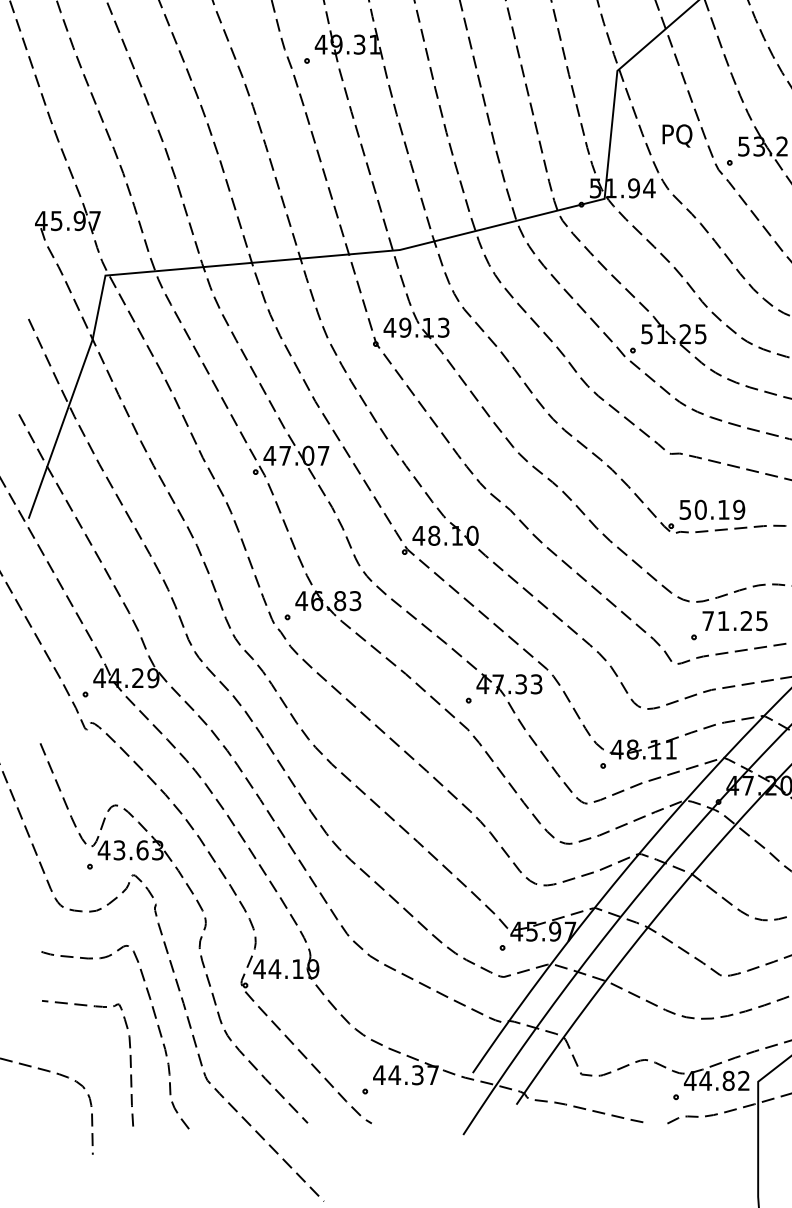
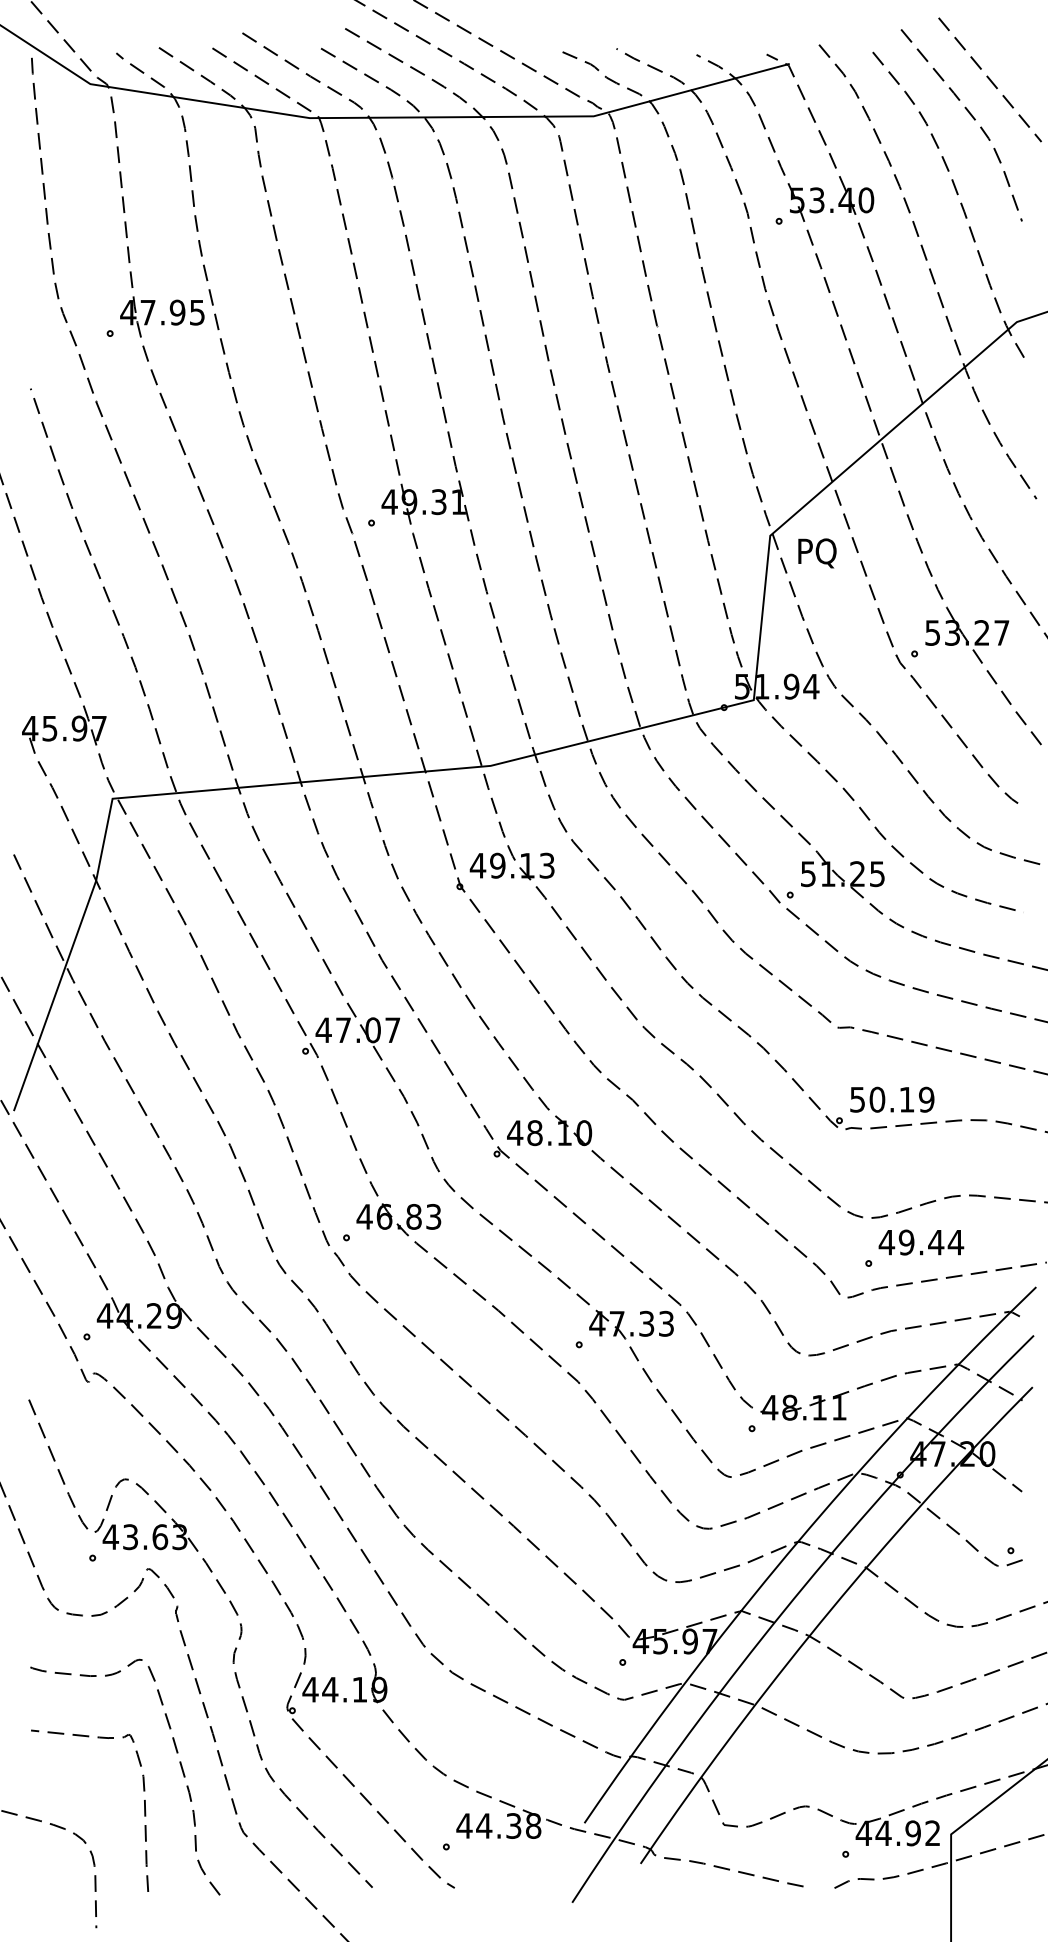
text: (677, 136) -> (817, 553), moved
text: (735, 621) -> (921, 1242), 71.25 -> 49.44
text: (433, 1074) -> (533, 1825), 44.37 -> 44.38
text: (728, 1081) -> (912, 1833), 44.82 -> 44.92

